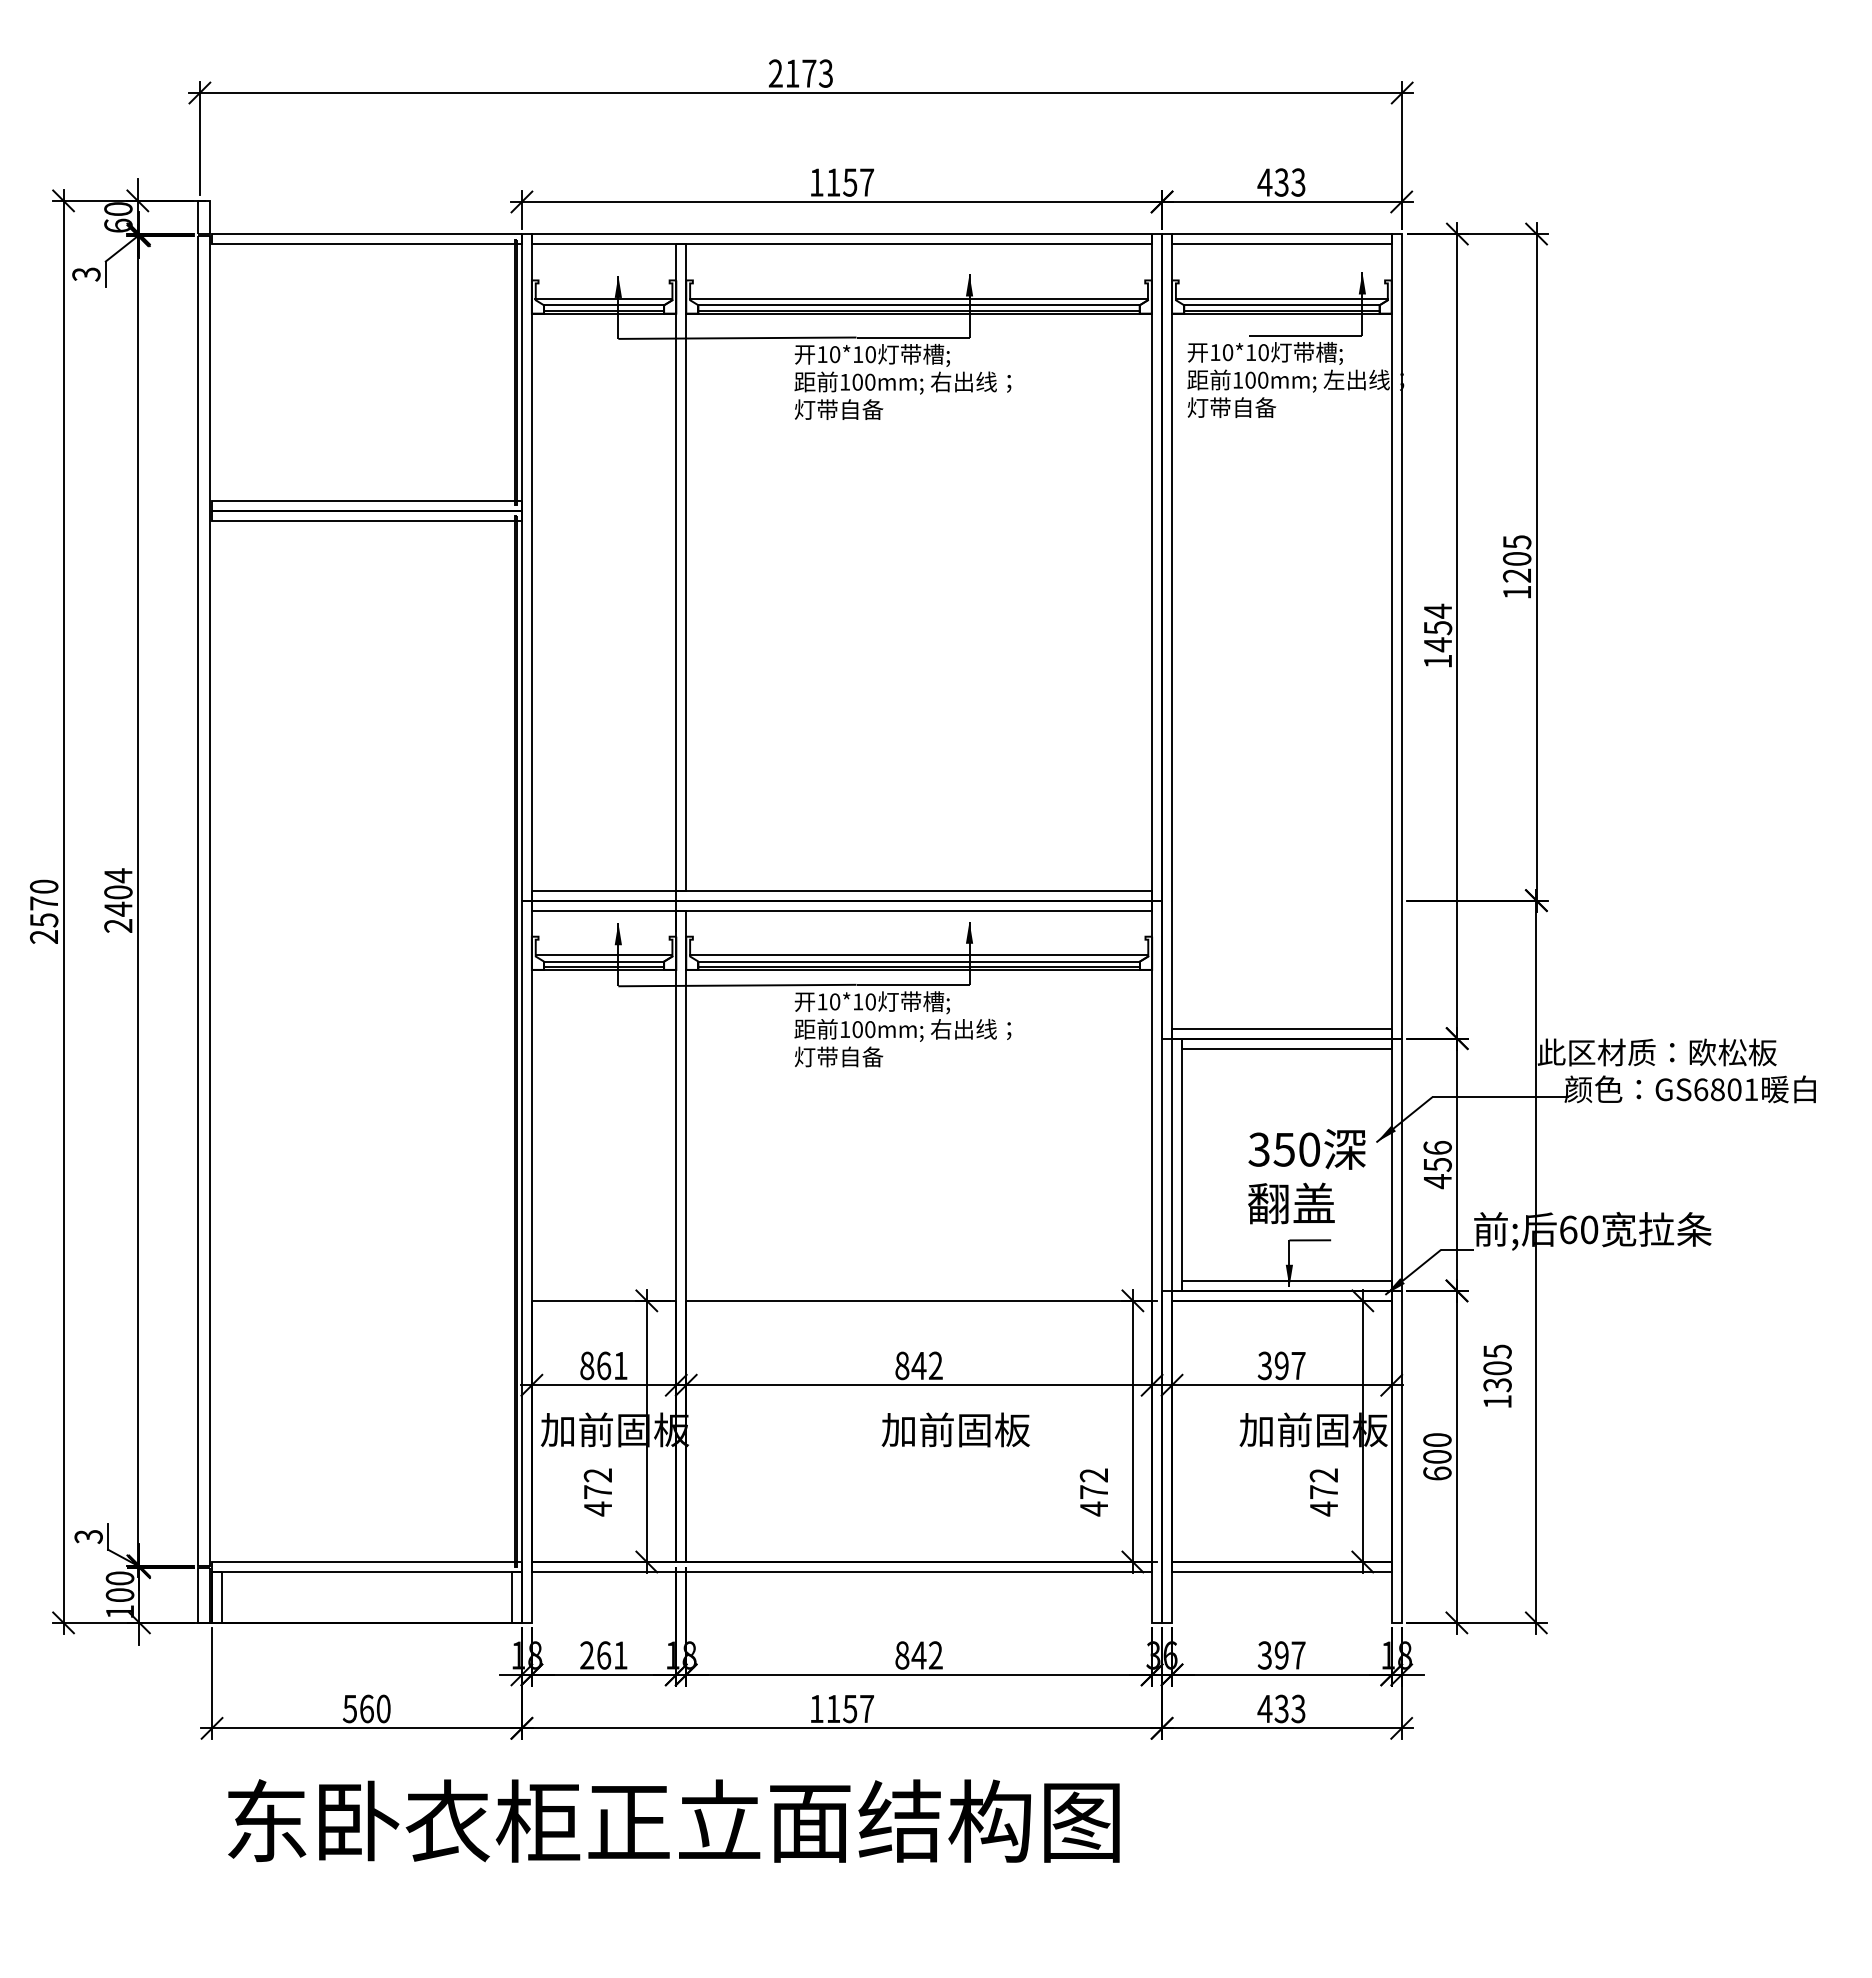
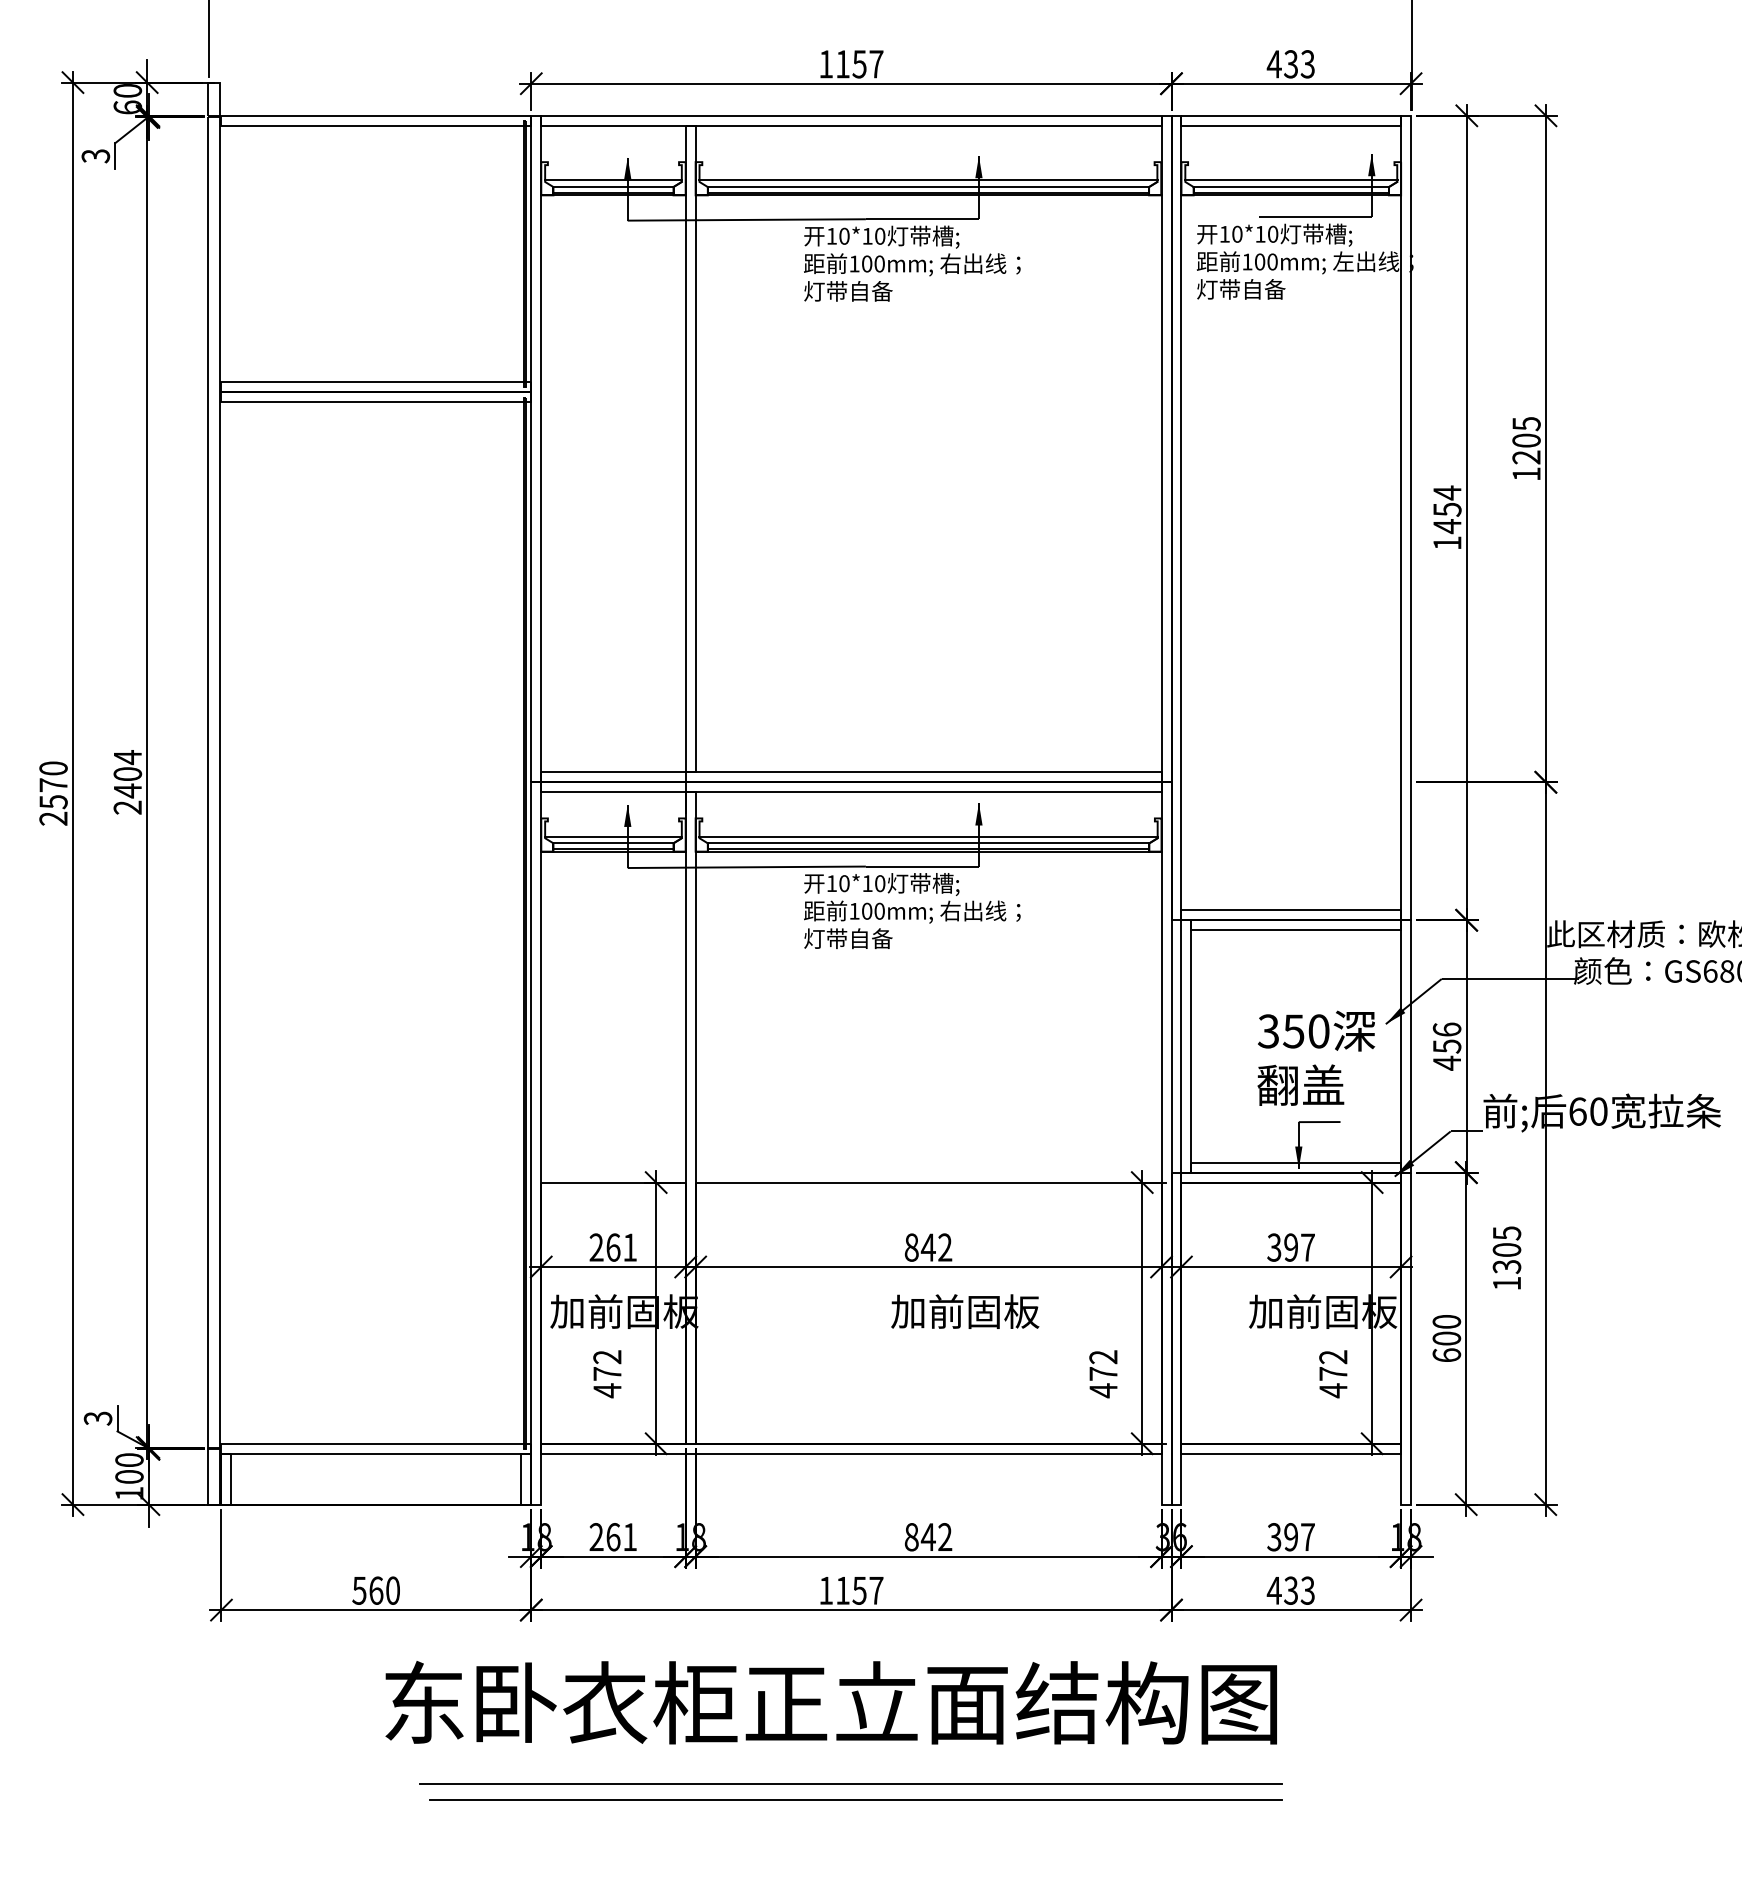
text: (587, 1365) -> (596, 1247), 861 -> 261
text: (673, 1820) -> (830, 1702), moved
line: (840, 1902) -> (849, 1784), added
line: (846, 1918) -> (855, 1800), added

